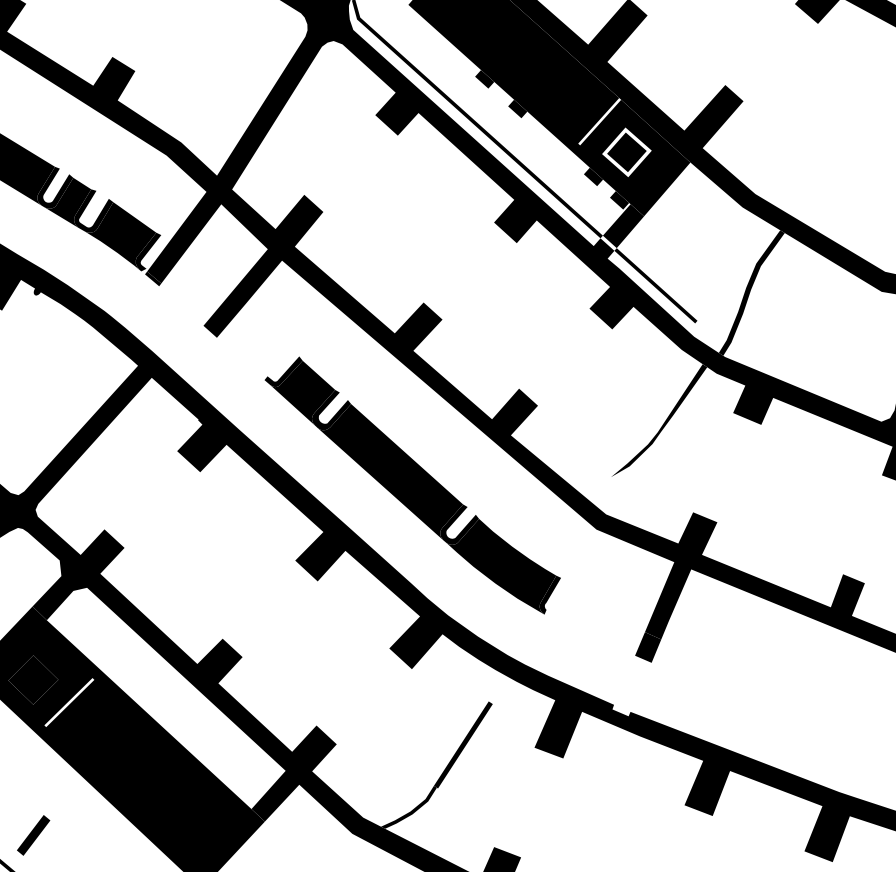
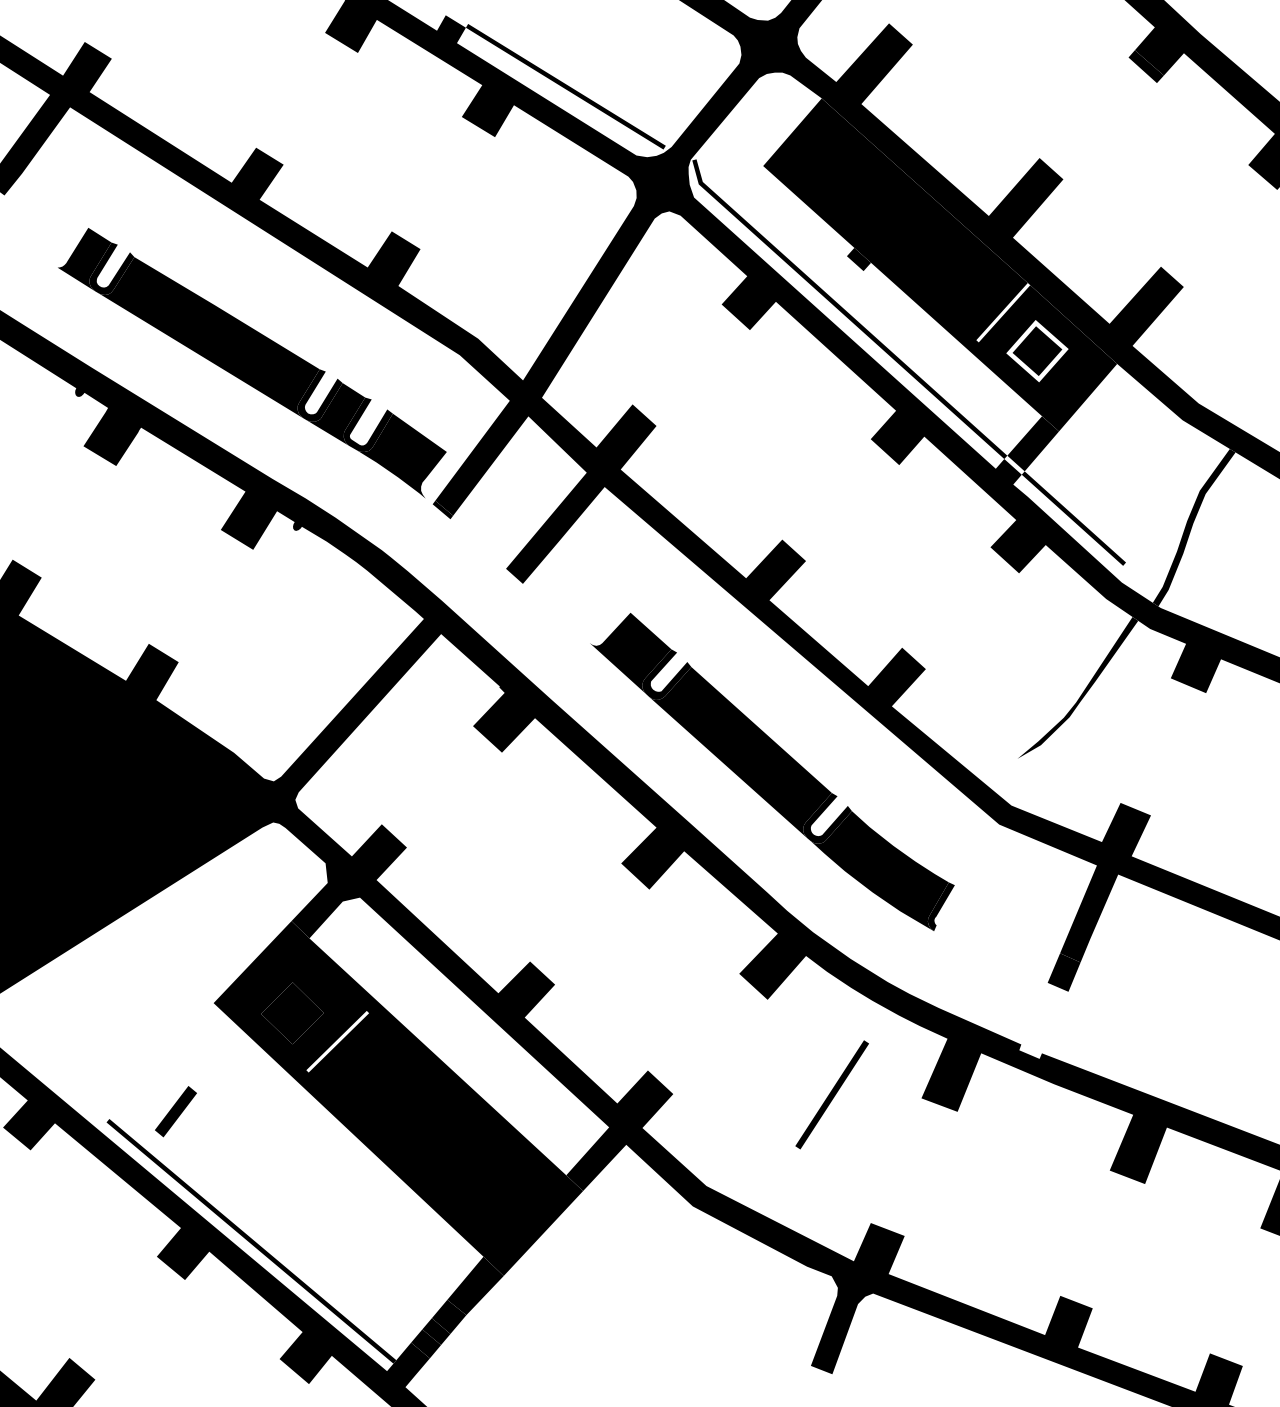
fill: (517, 108) -> (900, 296), removed
fill: (593, 176) -> (995, 381), removed
fill: (619, 200) -> (1028, 411), removed
fill: (148, 251) -> (437, 475), removed
fill: (283, 371) -> (606, 626), removed
fill: (408, 807) -> (763, 1173), removed
part: (33, 835) -> (292, 1208), removed

